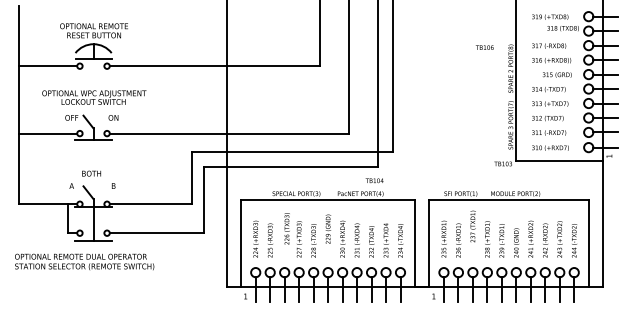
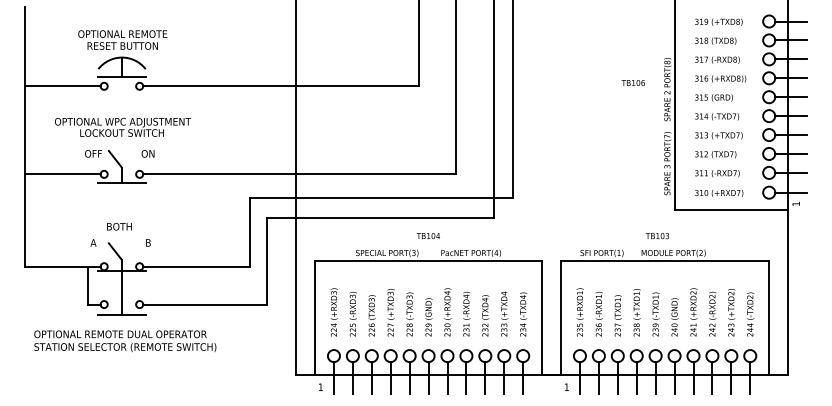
text: (562, 28) -> (715, 40), moved
text: (484, 48) -> (632, 83), moved
text: (556, 74) -> (713, 97), moved
text: (502, 164) -> (656, 236), moved
text: (373, 181) -> (427, 236), moved
text: (472, 226) -> (617, 315), moved
text: (286, 228) -> (371, 315), moved
text: (328, 229) -> (428, 317), moved
text: (84, 262) -> (125, 341), moved

